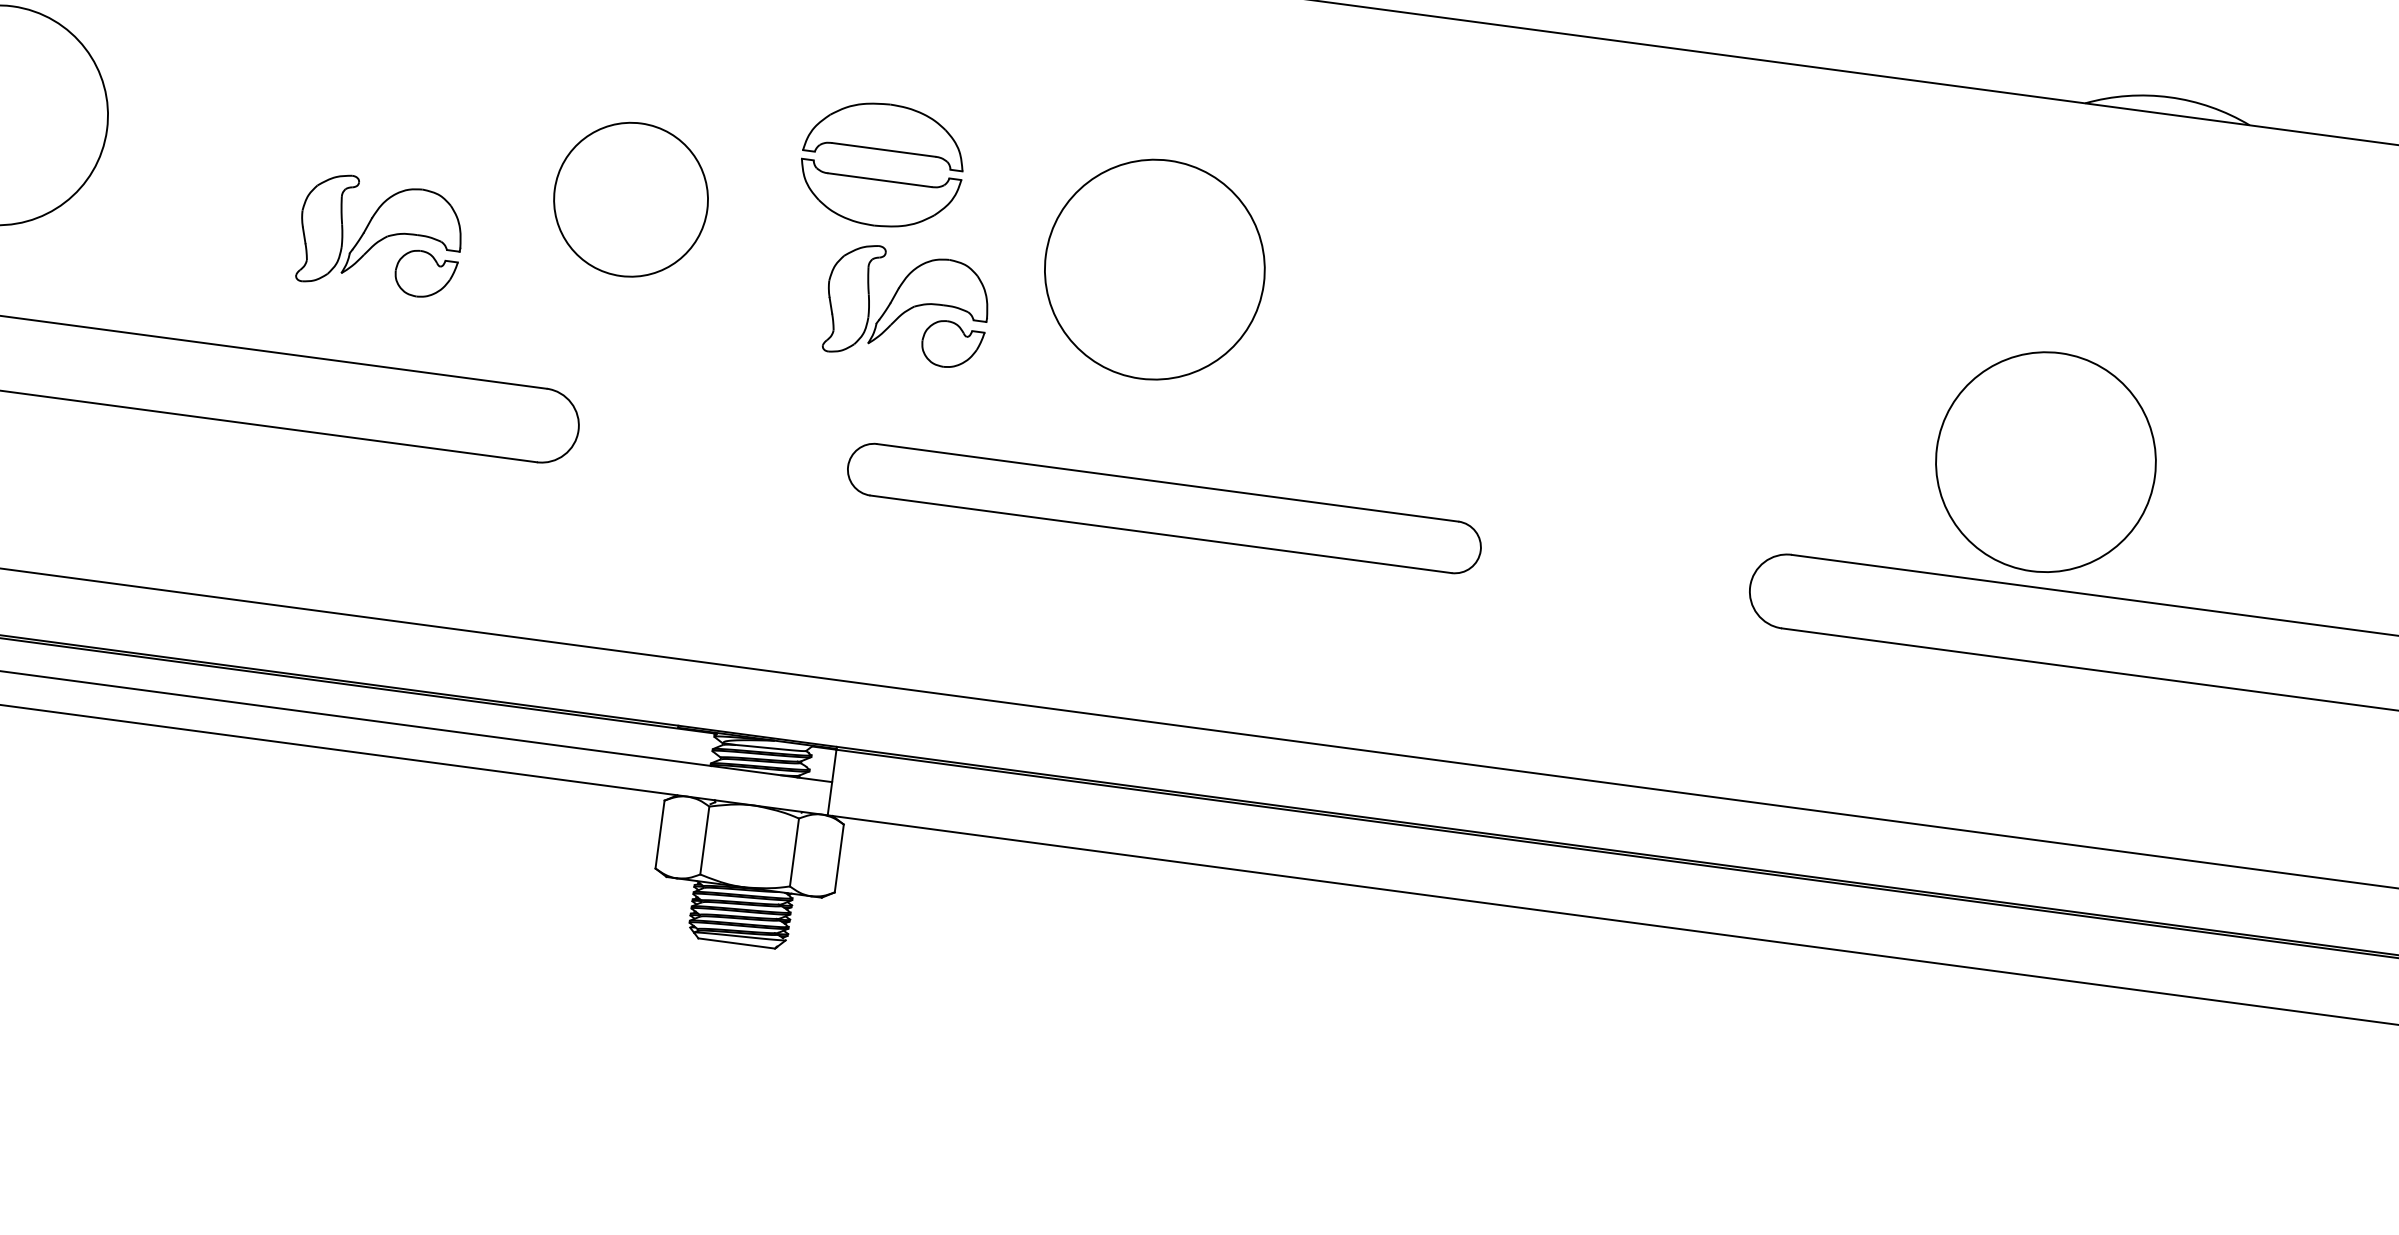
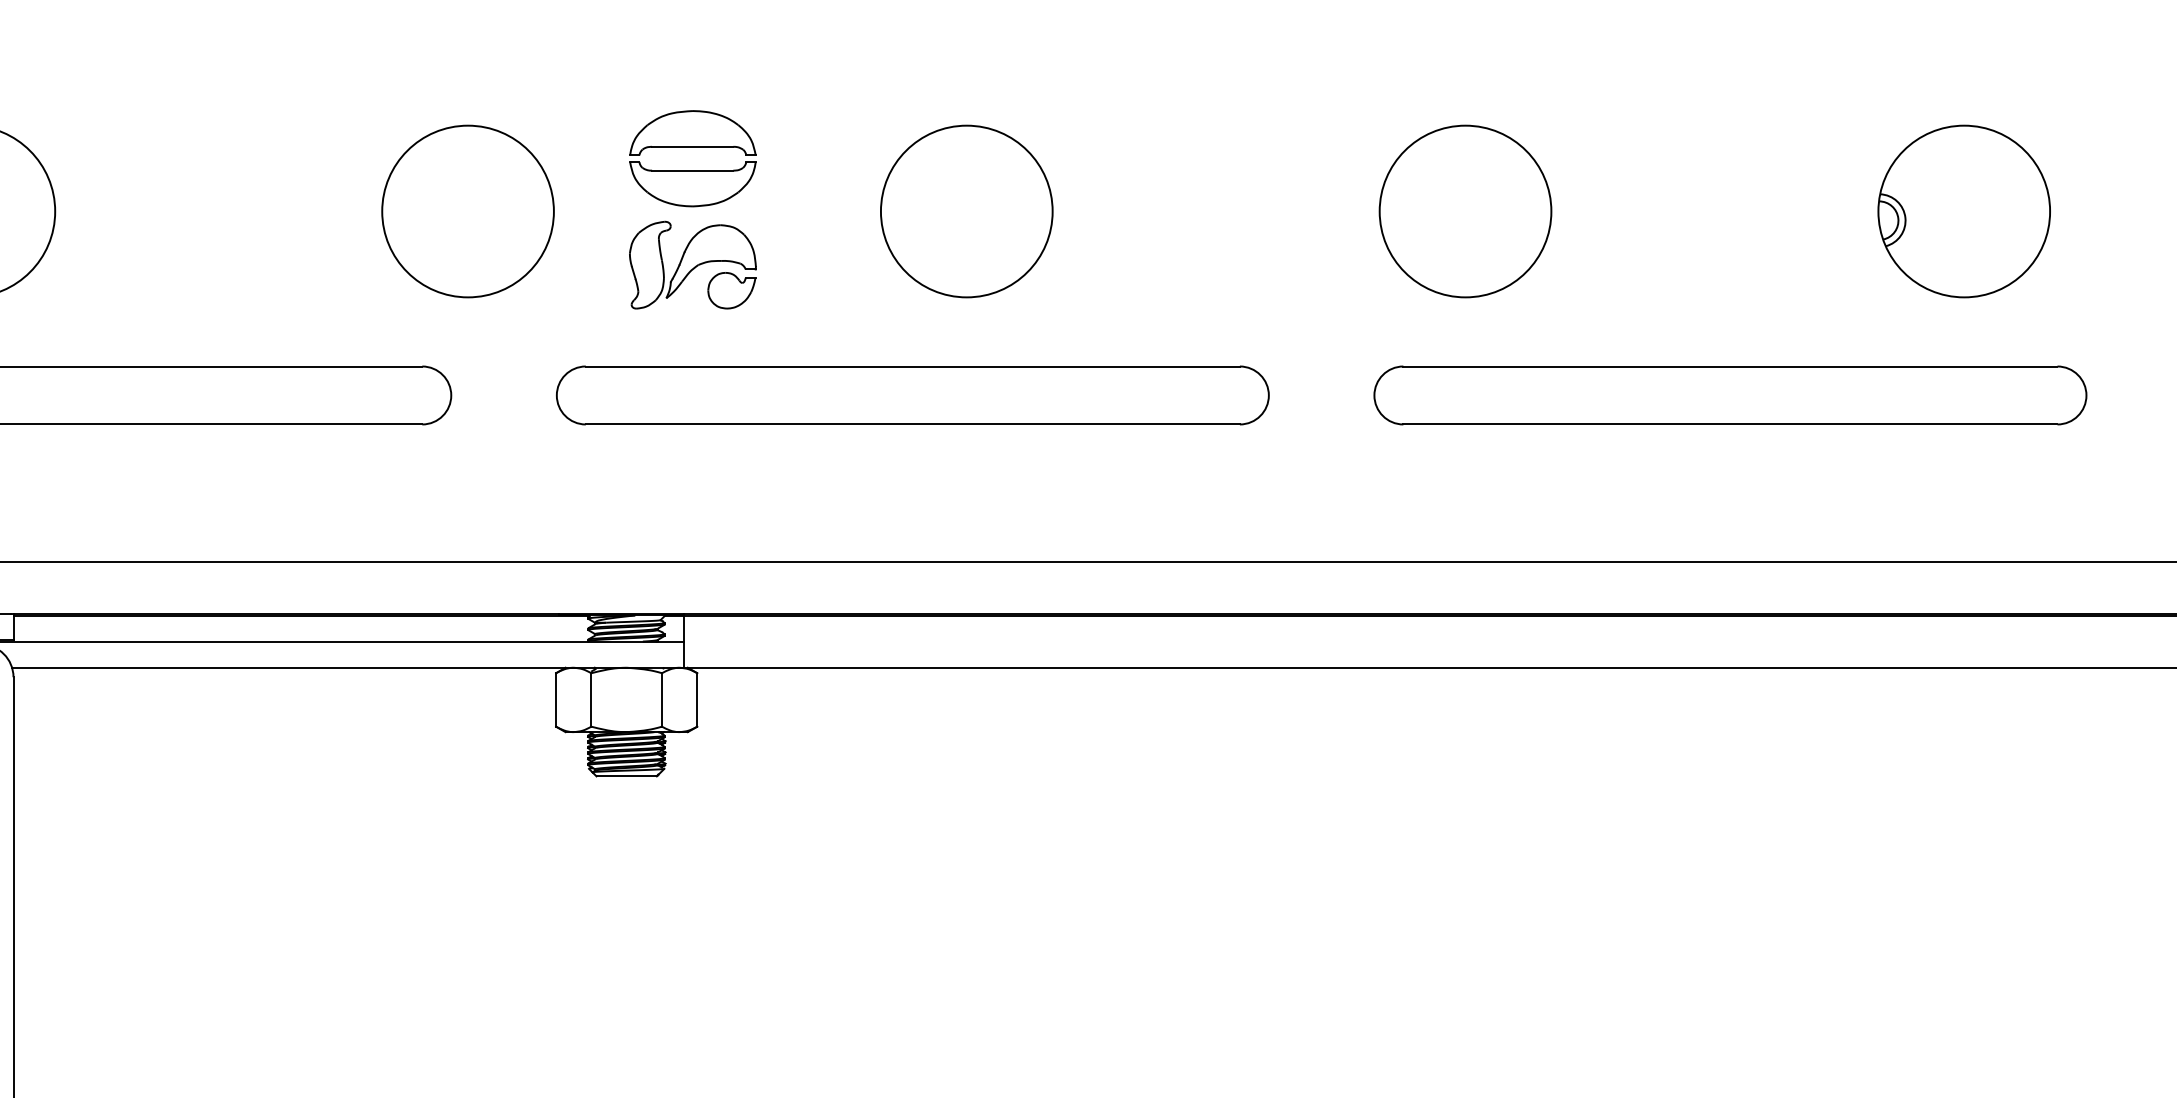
part: (883, 150) -> (692, 147), moved
circle: (630, 199) -> (467, 211), size x1.43
part: (380, 234) -> (277, 264), removed
circle: (1154, 269) -> (966, 211), moved
circle: (2045, 462) -> (1465, 211), moved
part: (1163, 508) -> (912, 395), size x1.43

